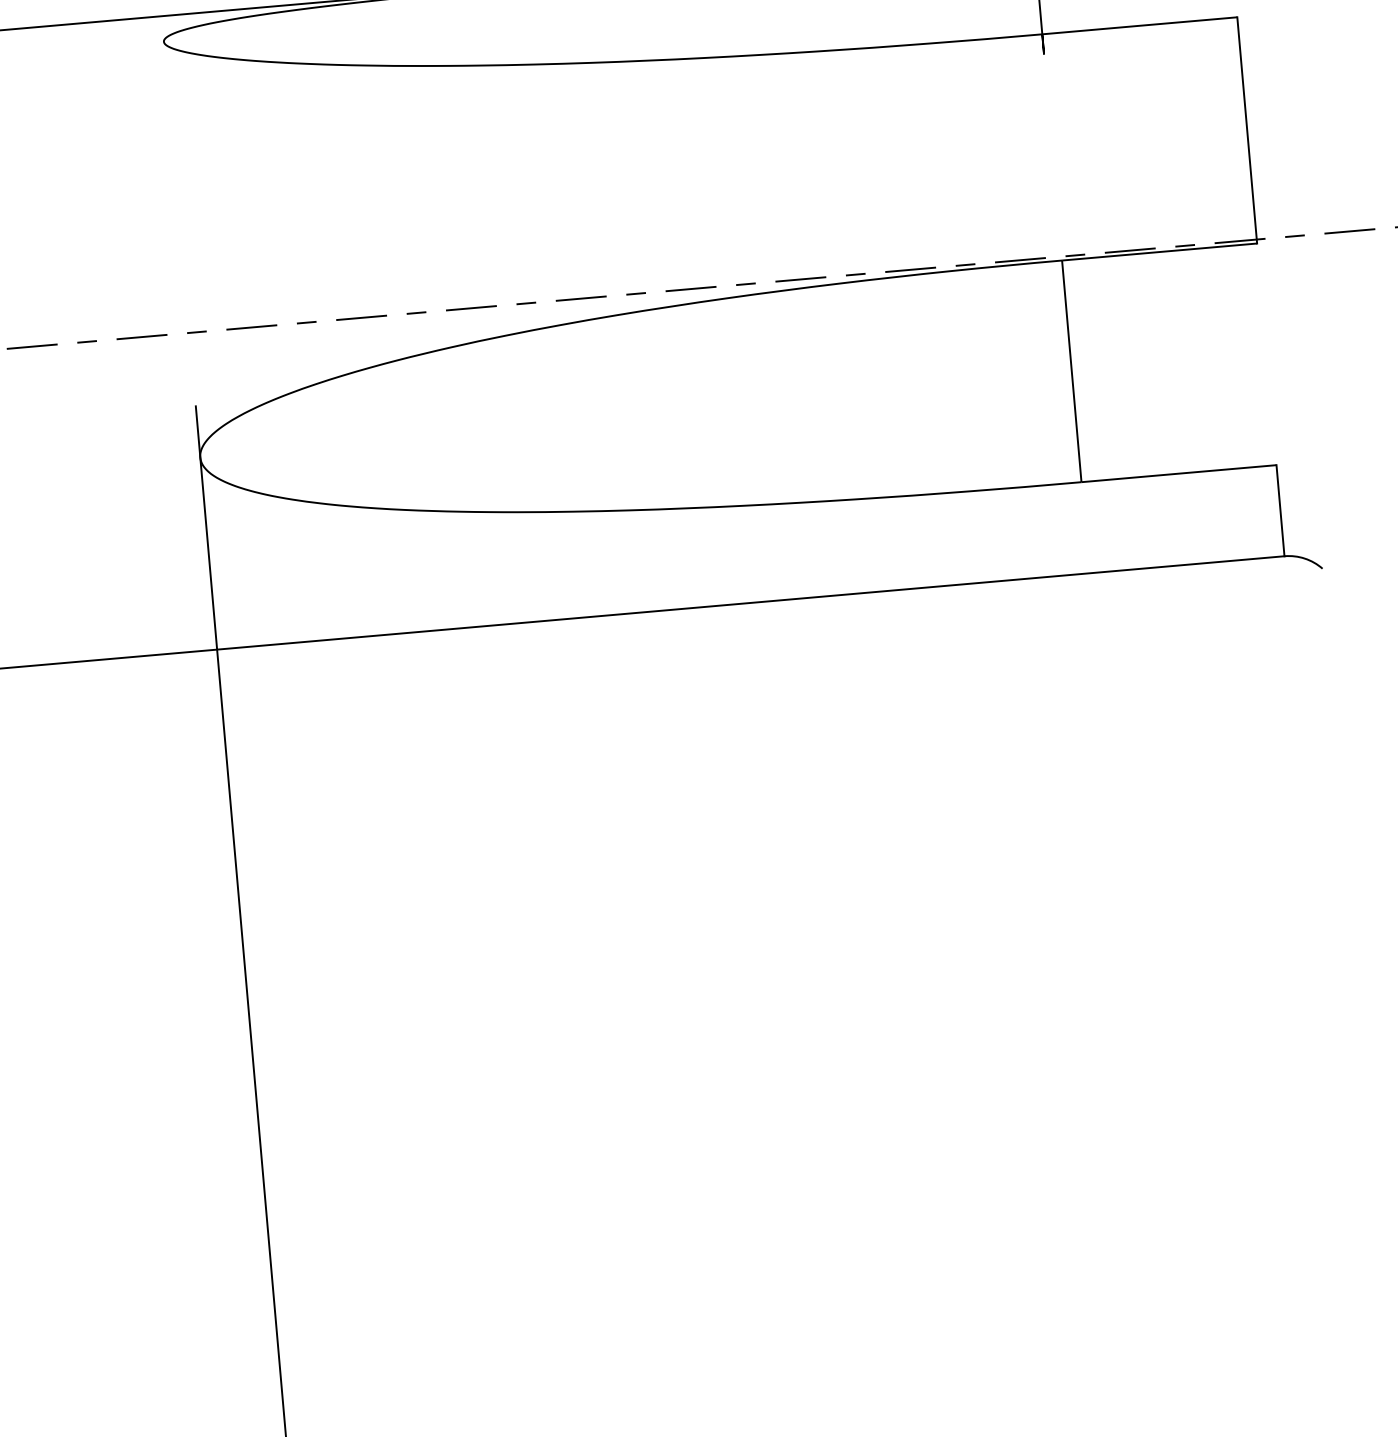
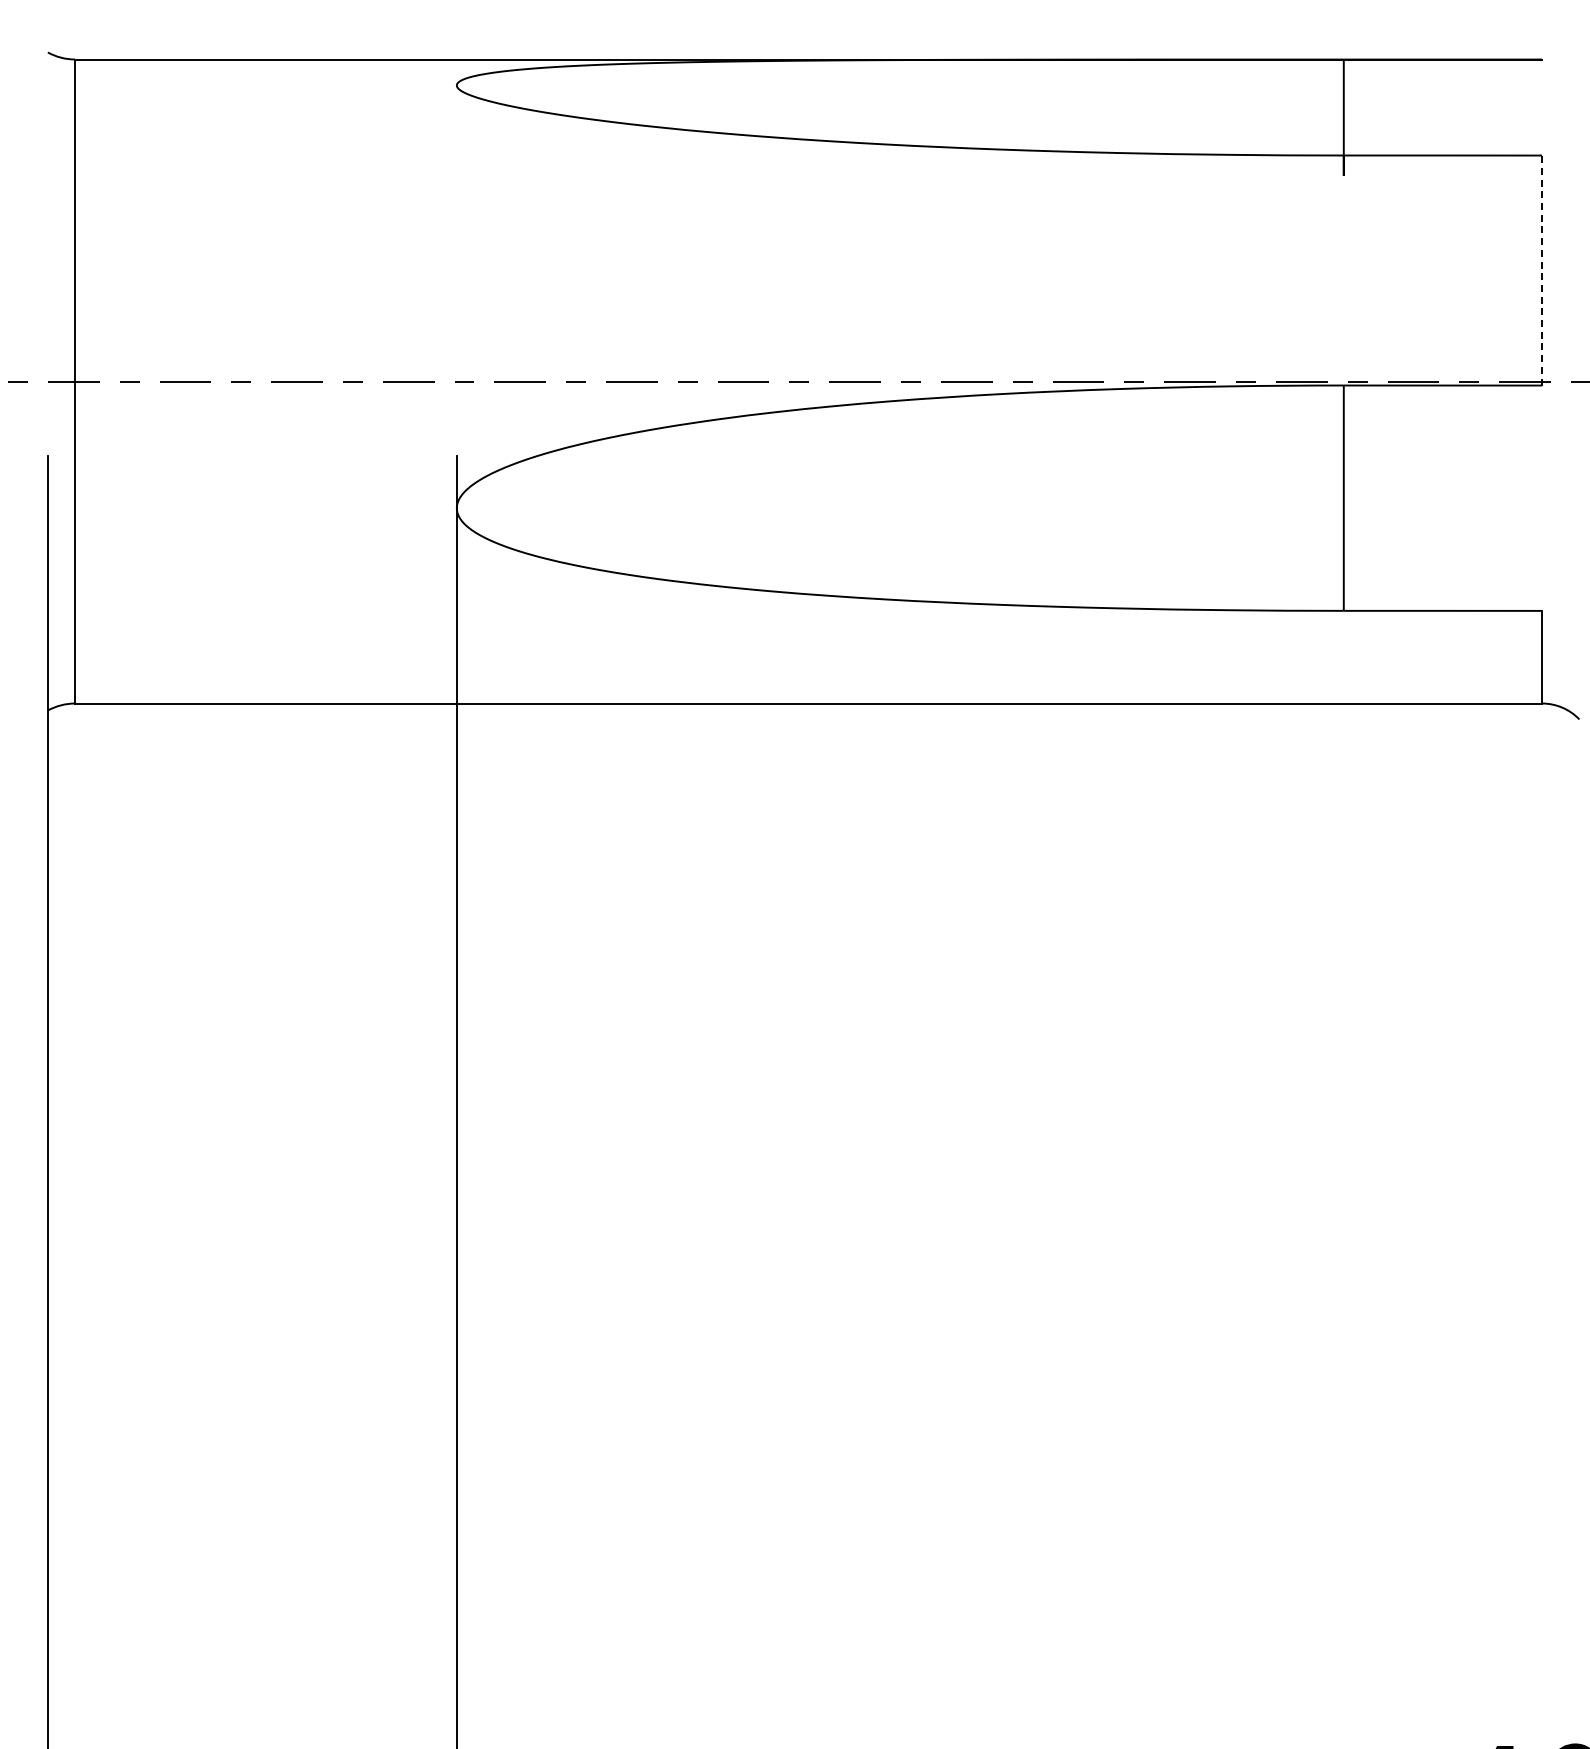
line: (1247, 130) -> (1542, 270), solid -> dashed

